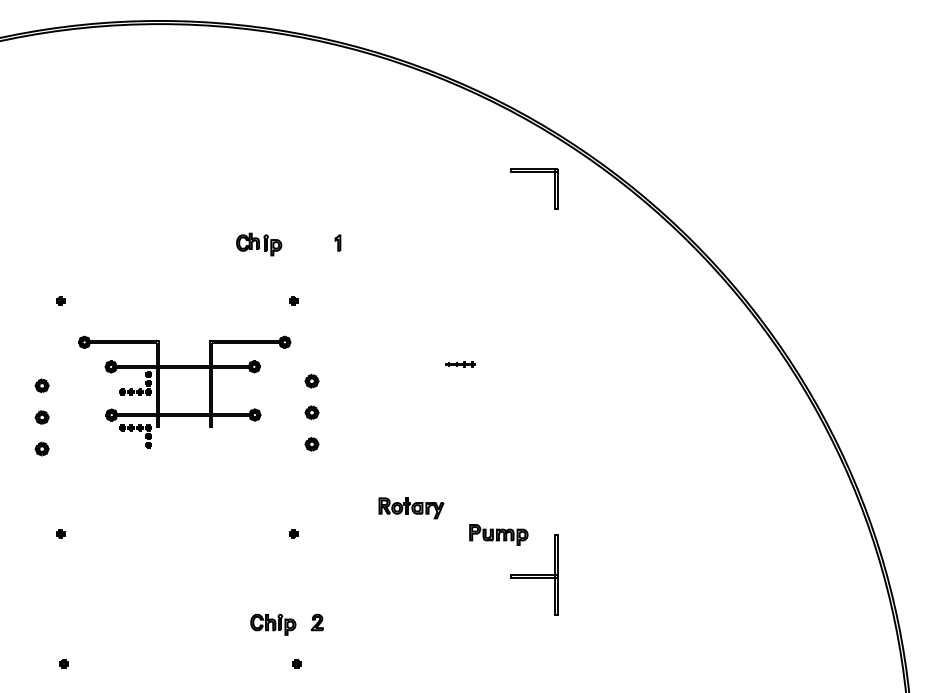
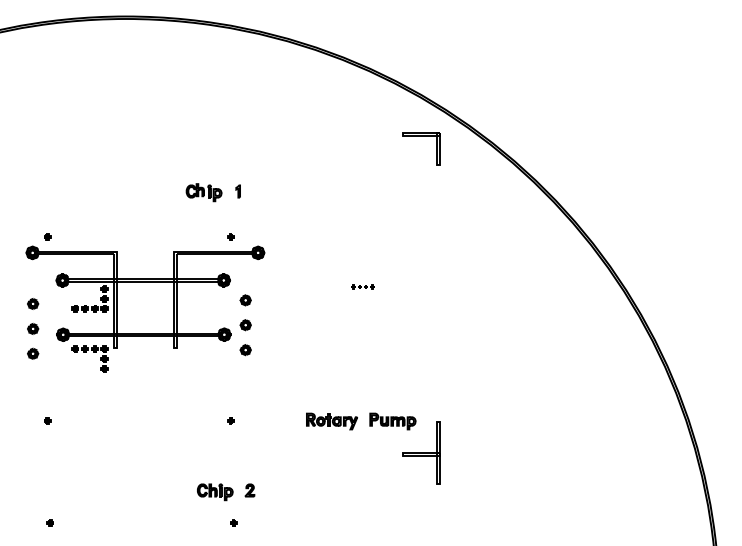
part: (337, 243) -> (237, 191), moved
part: (184, 391) -> (145, 308), size x1.43
part: (410, 508) -> (331, 421), moved

